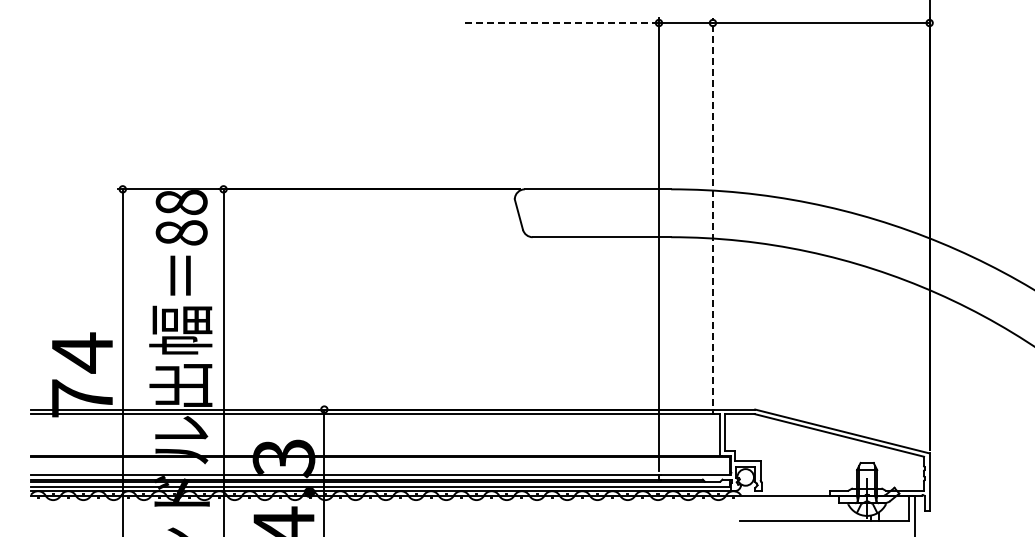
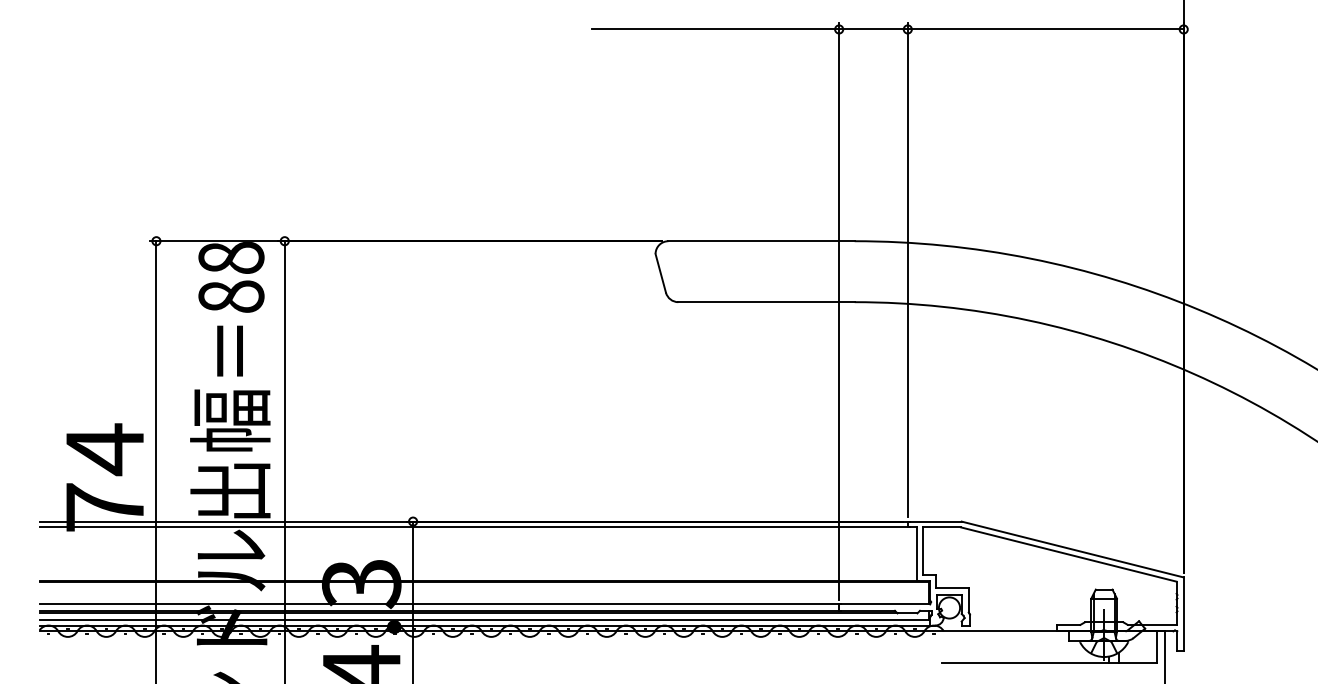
line: (562, 23) -> (716, 30), dashed -> solid
line: (712, 211) -> (907, 269), dashed -> solid

